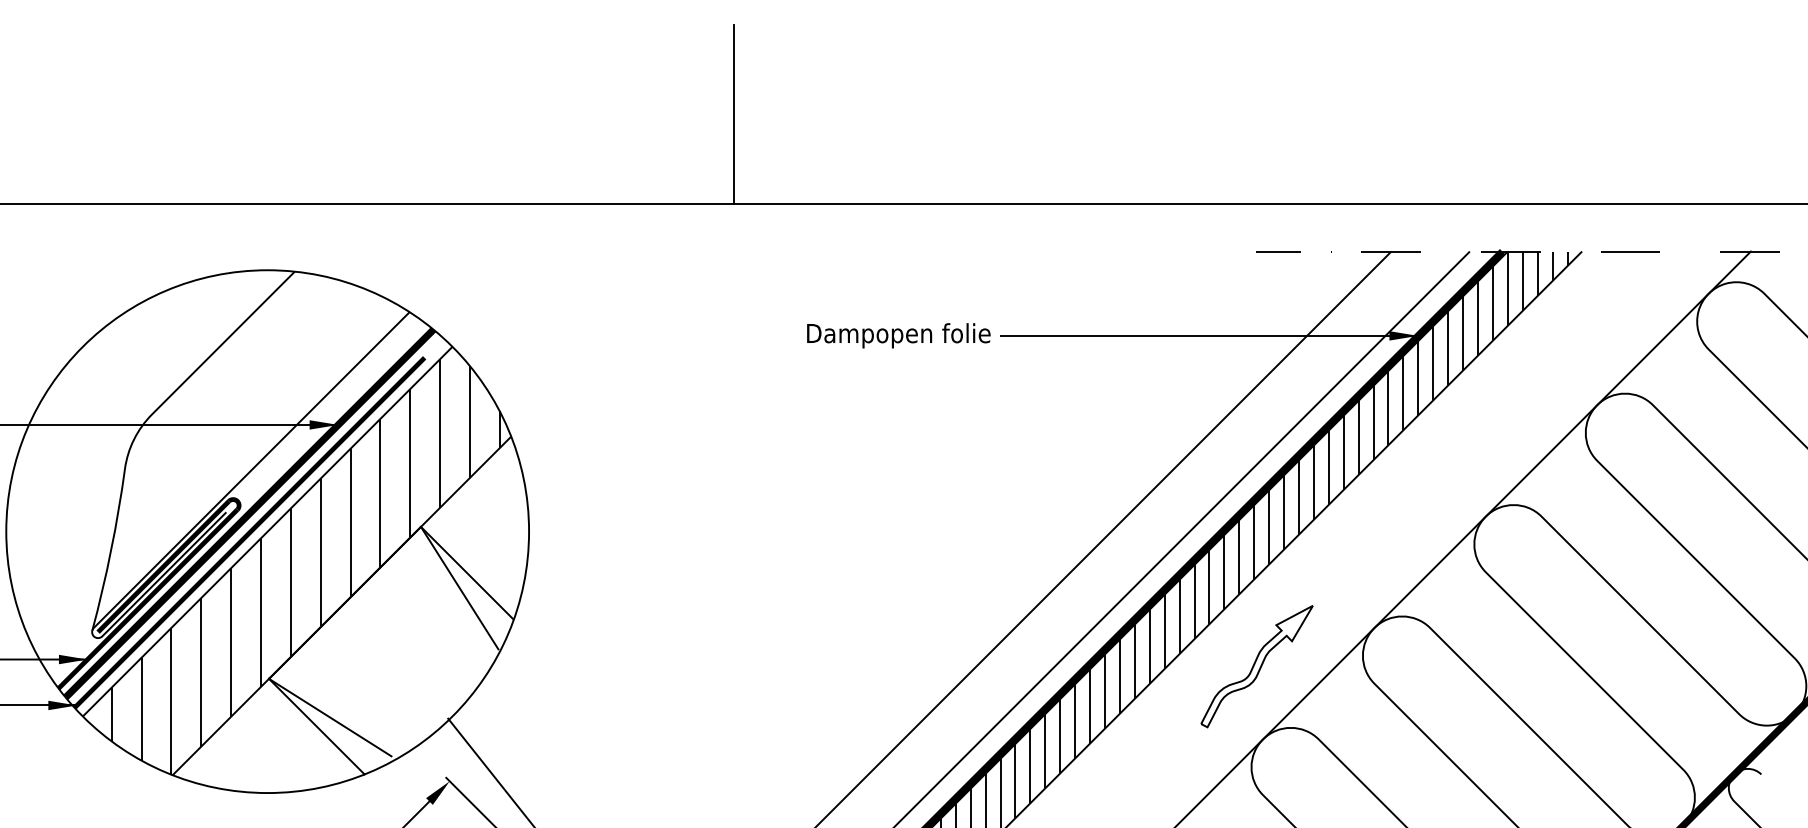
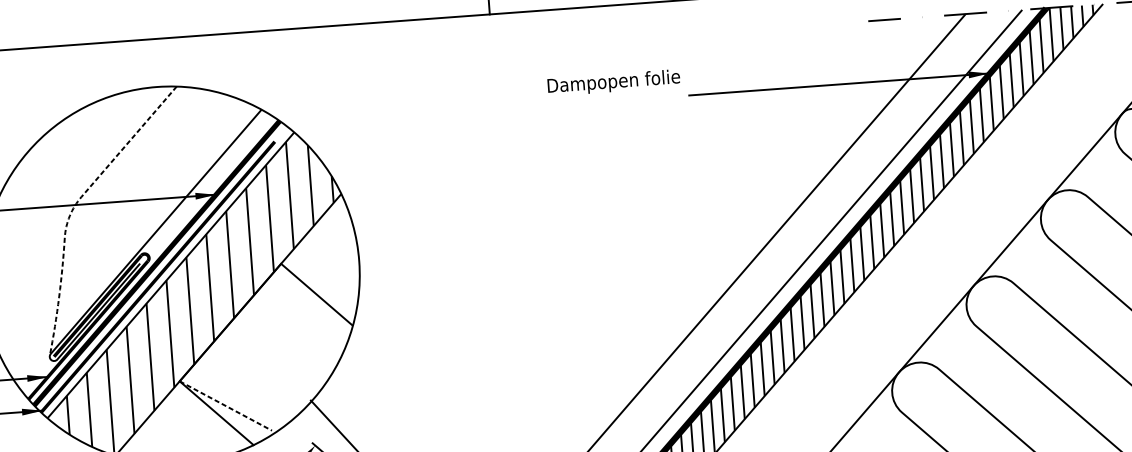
text: (898, 335) -> (613, 82), moved
line: (141, 427) -> (74, 206), solid -> dashed
line: (459, 587) -> (312, 305), removed
part: (1256, 666) -> (890, 320), removed
line: (330, 717) -> (226, 405), solid -> dashed

